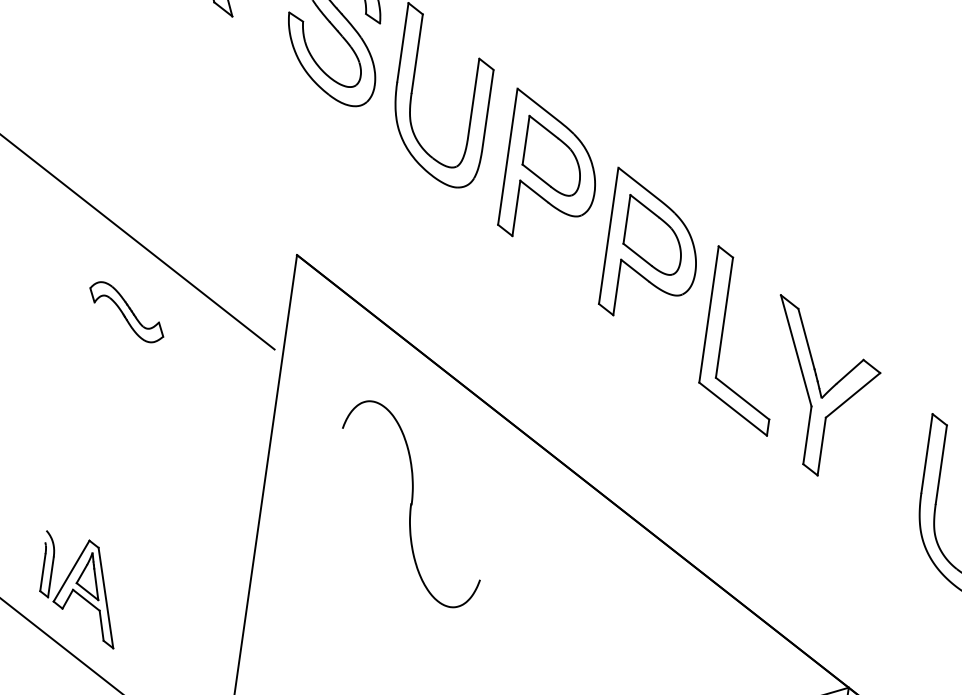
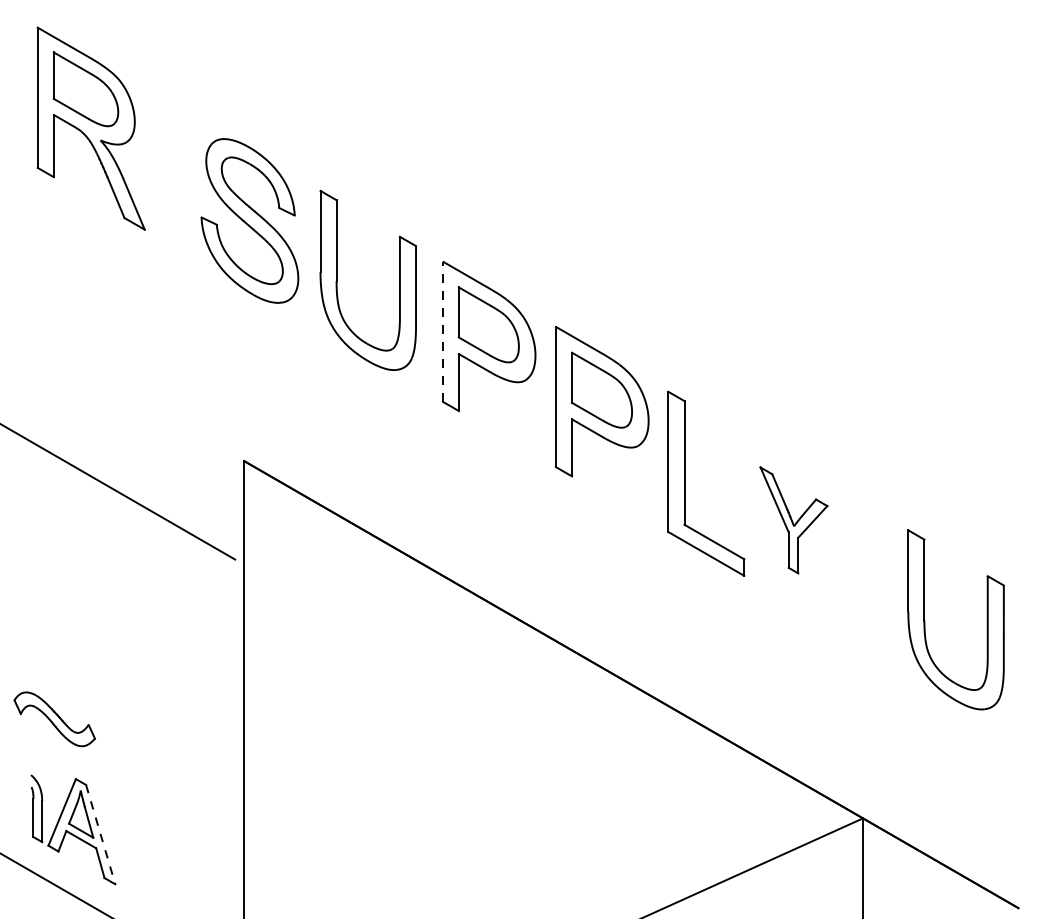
line: (507, 156) -> (442, 331), solid -> dashed
part: (126, 312) -> (54, 719), moved
part: (822, 388) -> (793, 520), size x0.6
part: (411, 504) -> (395, 696), removed
line: (105, 597) -> (100, 834), solid -> dashed

